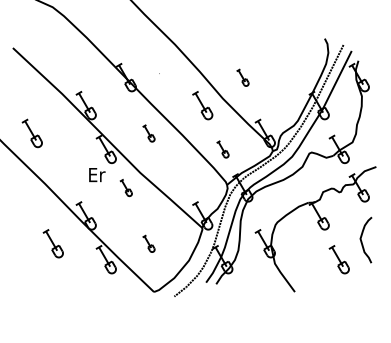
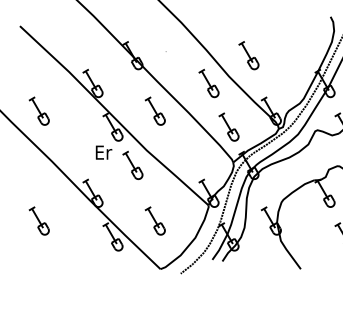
part: (242, 77) -> (248, 55), size x1.67
part: (148, 133) -> (154, 111), size x1.67
part: (222, 149) -> (228, 127), size x1.67
part: (125, 187) -> (132, 165), size x1.67
part: (52, 243) -> (38, 220), moved
part: (148, 243) -> (154, 220), size x1.67

